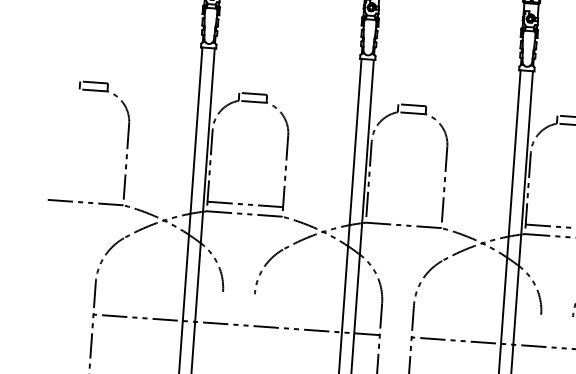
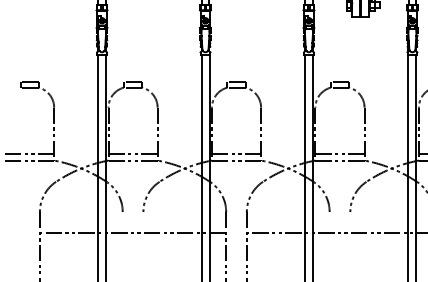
line: (86, 193) -> (29, 154), added
line: (404, 216) -> (236, 154), added

